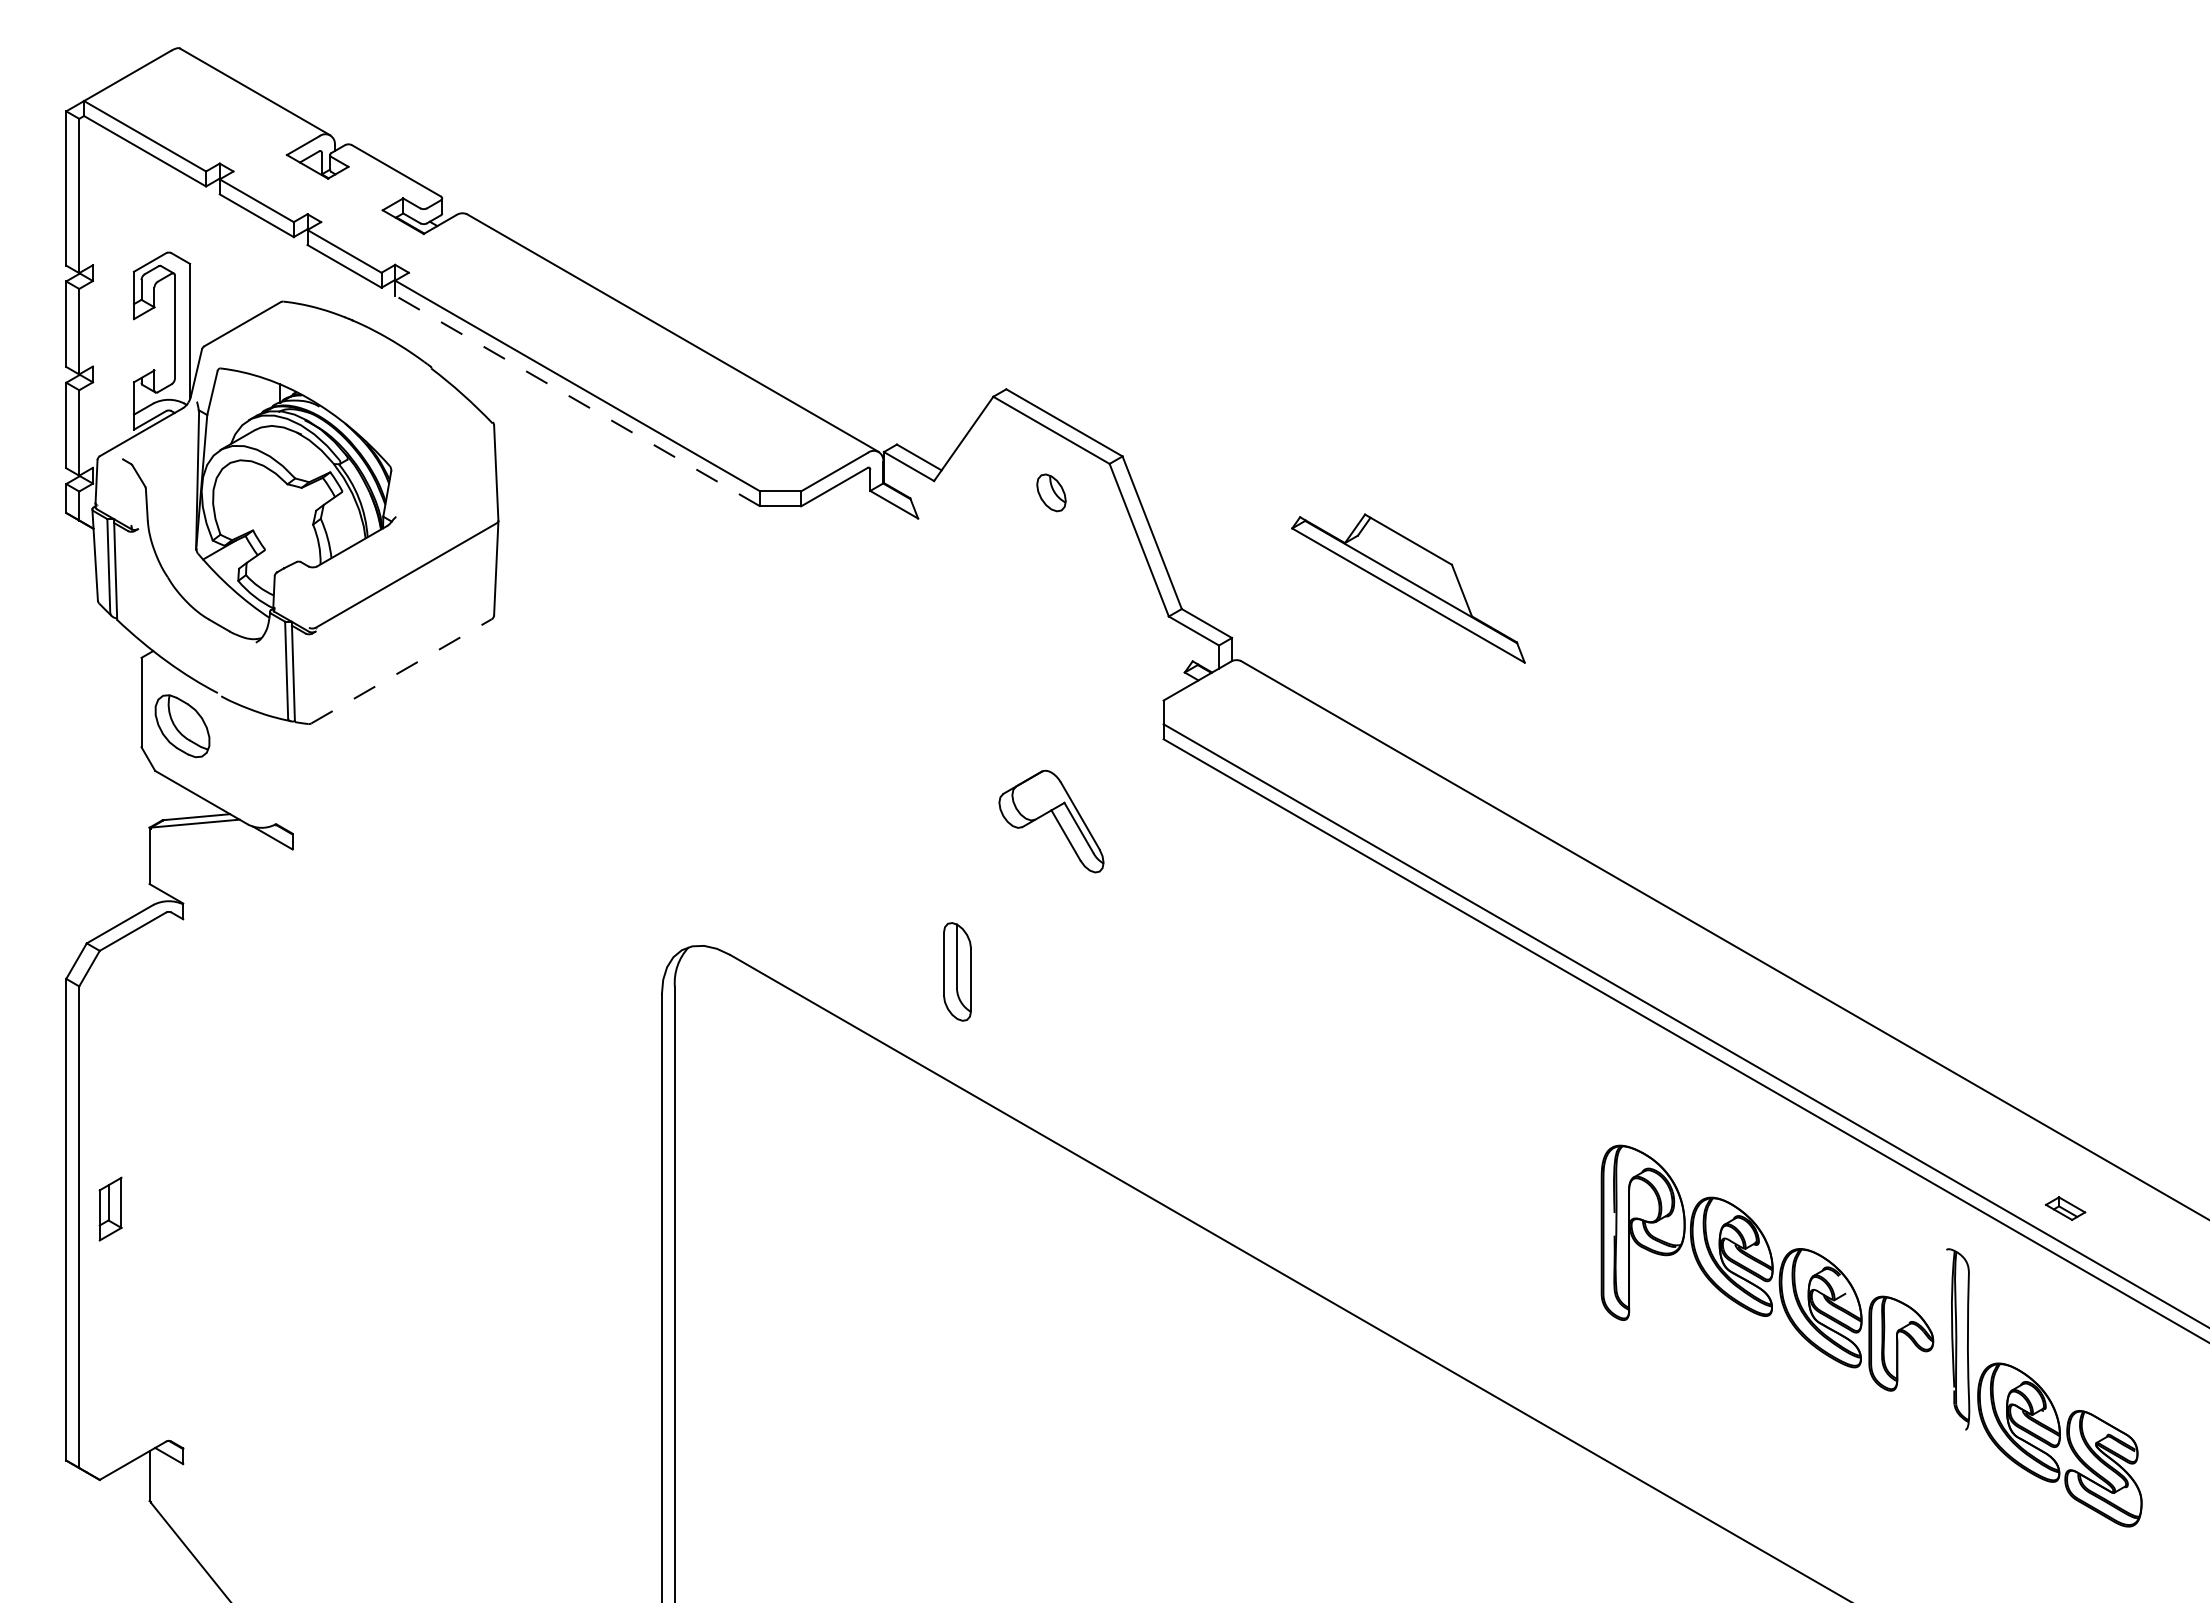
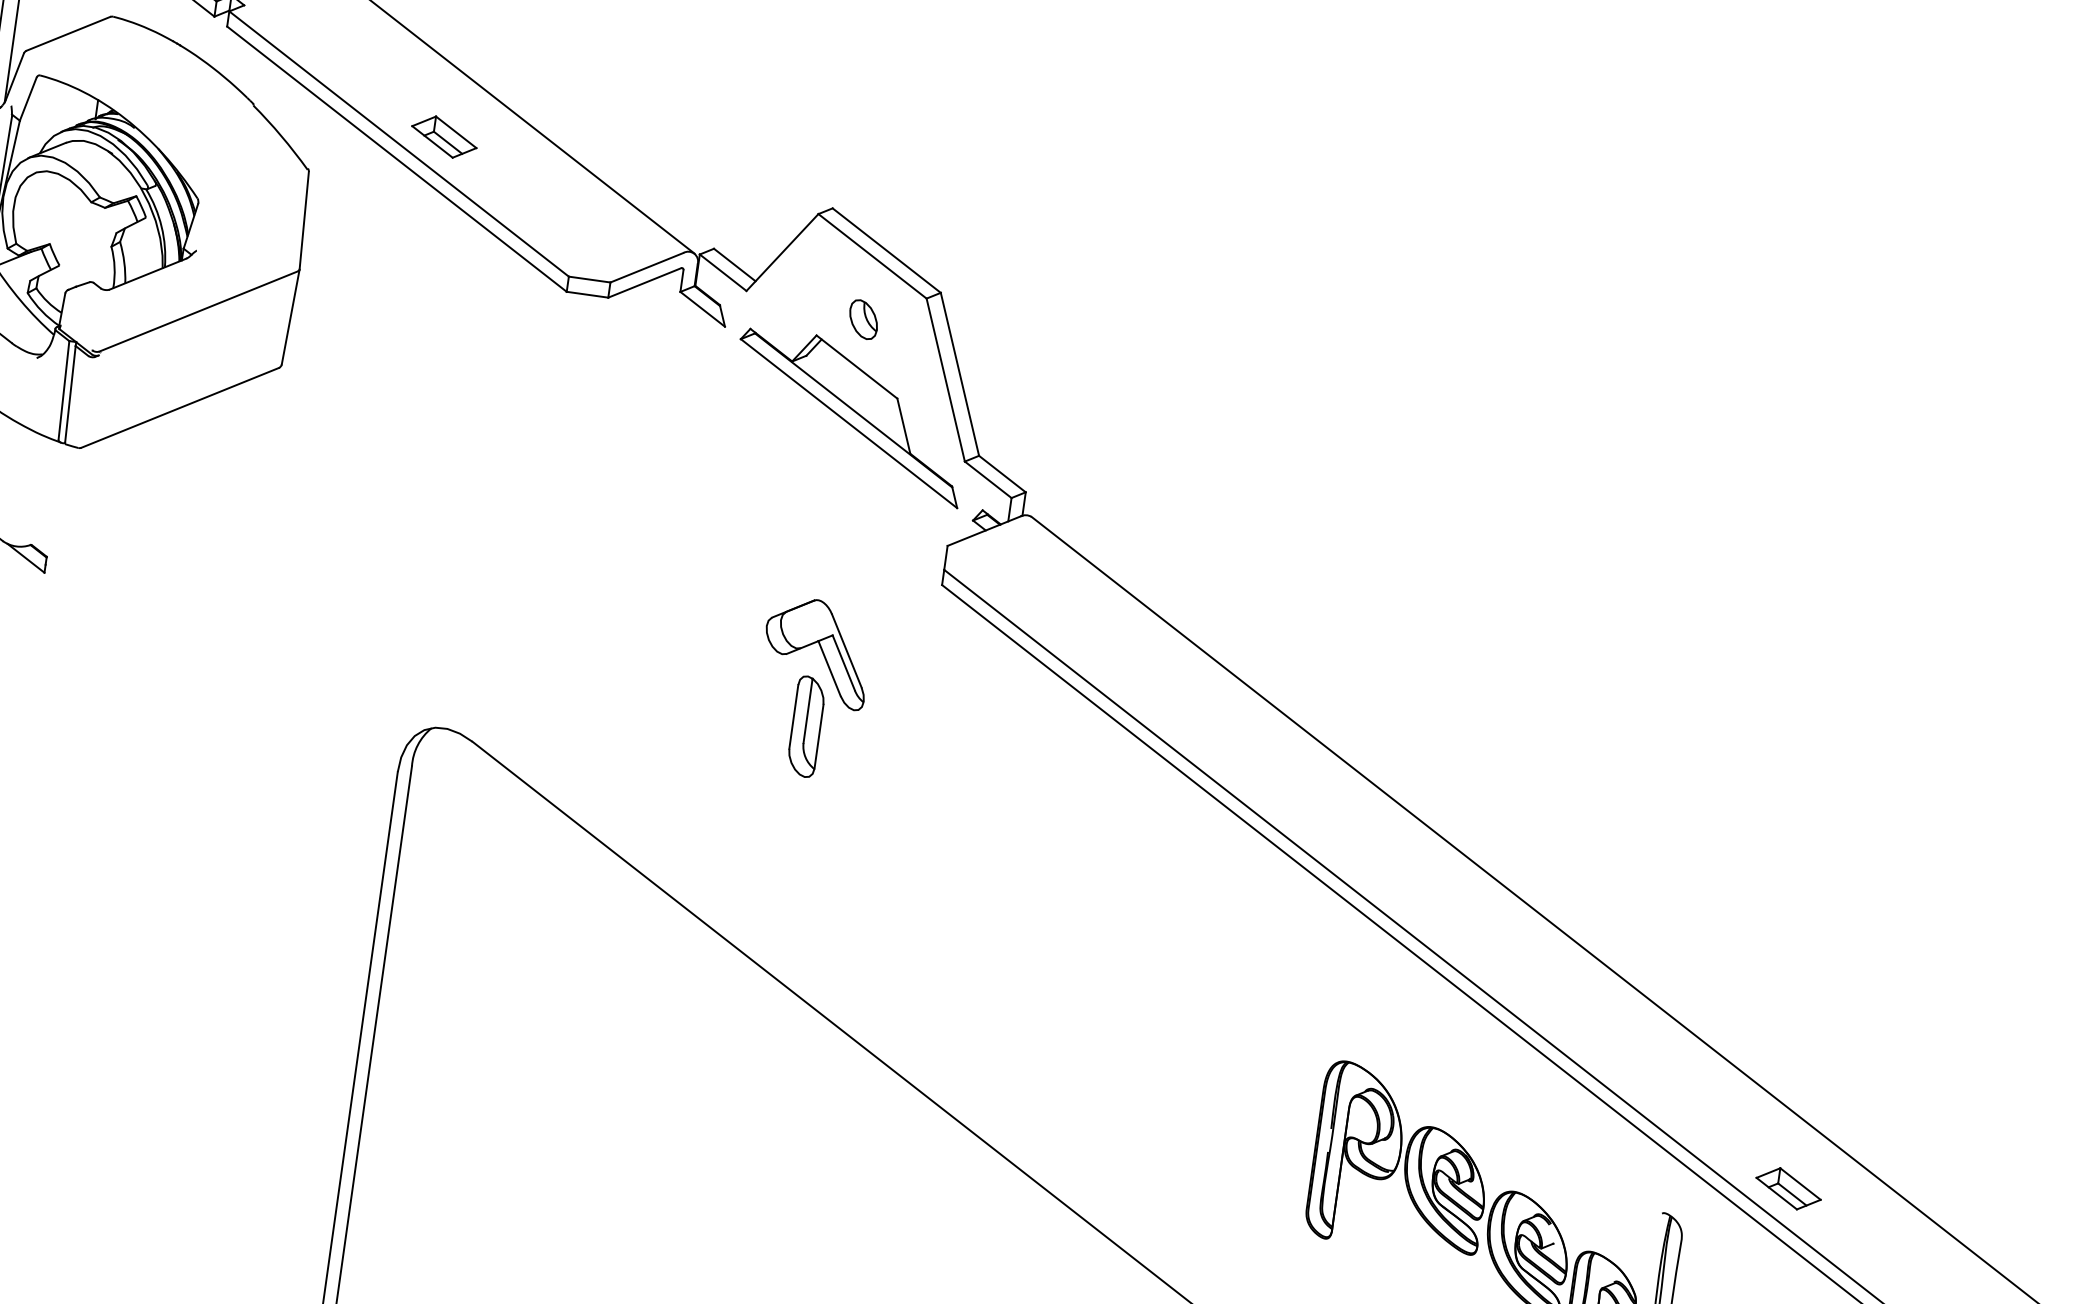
part: (620, 373) -> (444, 137), added
line: (577, 400) -> (396, 158), dashed -> solid
part: (1408, 588) -> (850, 416), moved
line: (401, 671) -> (180, 408), dashed -> solid
part: (957, 971) -> (806, 726), moved
part: (2065, 1208) -> (1788, 1188), size x1.67

